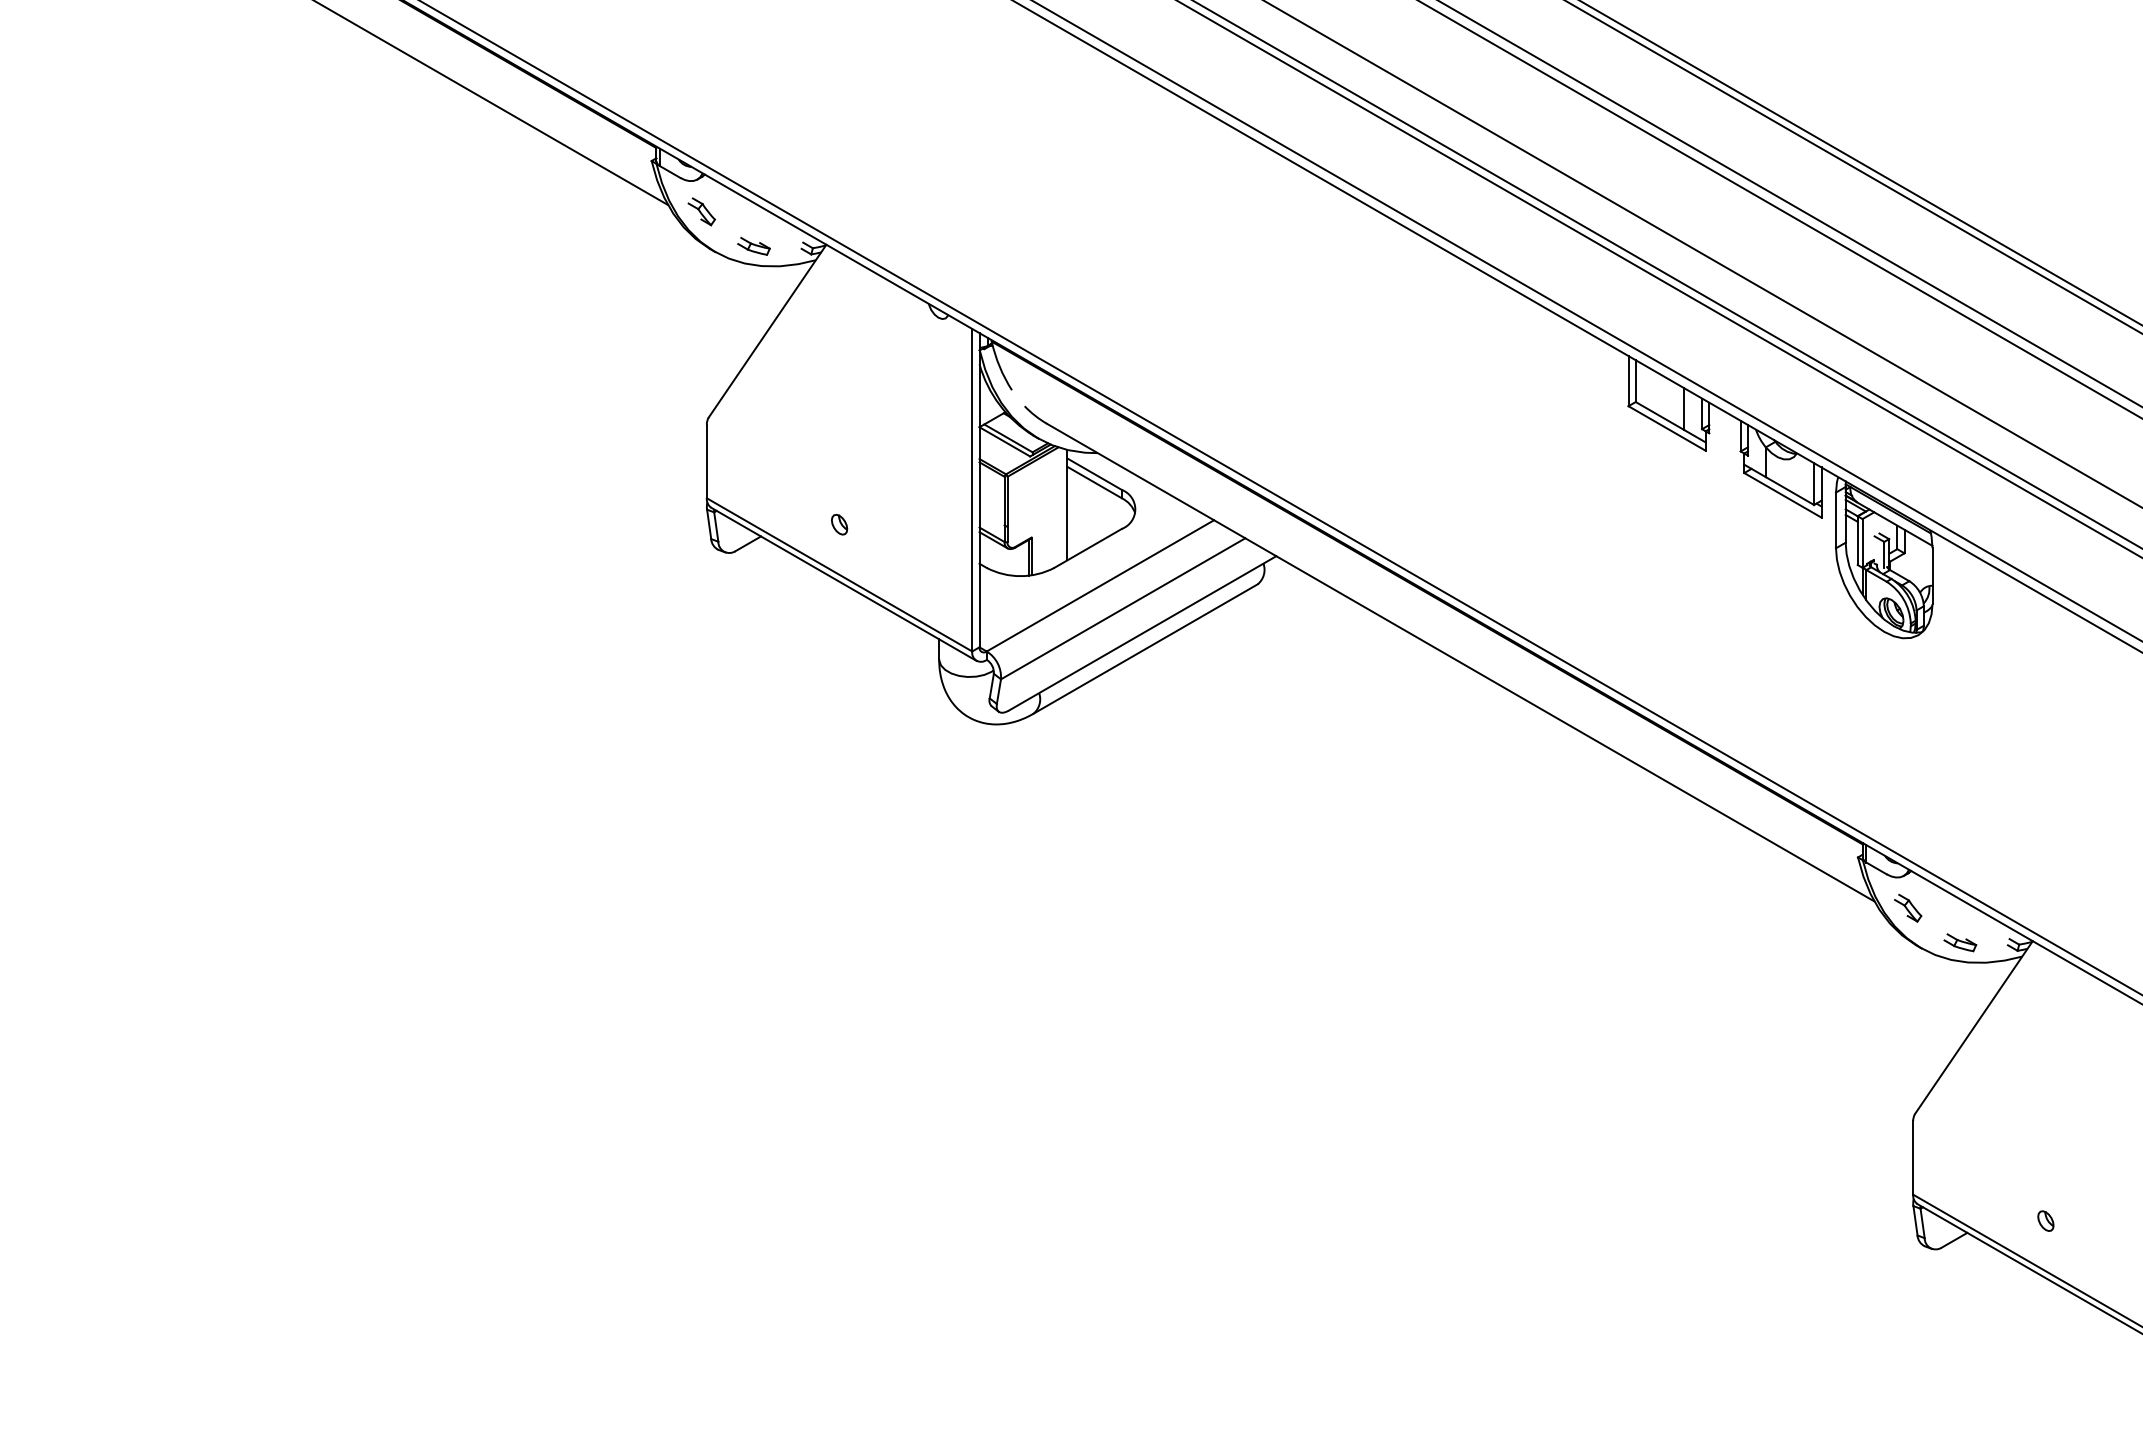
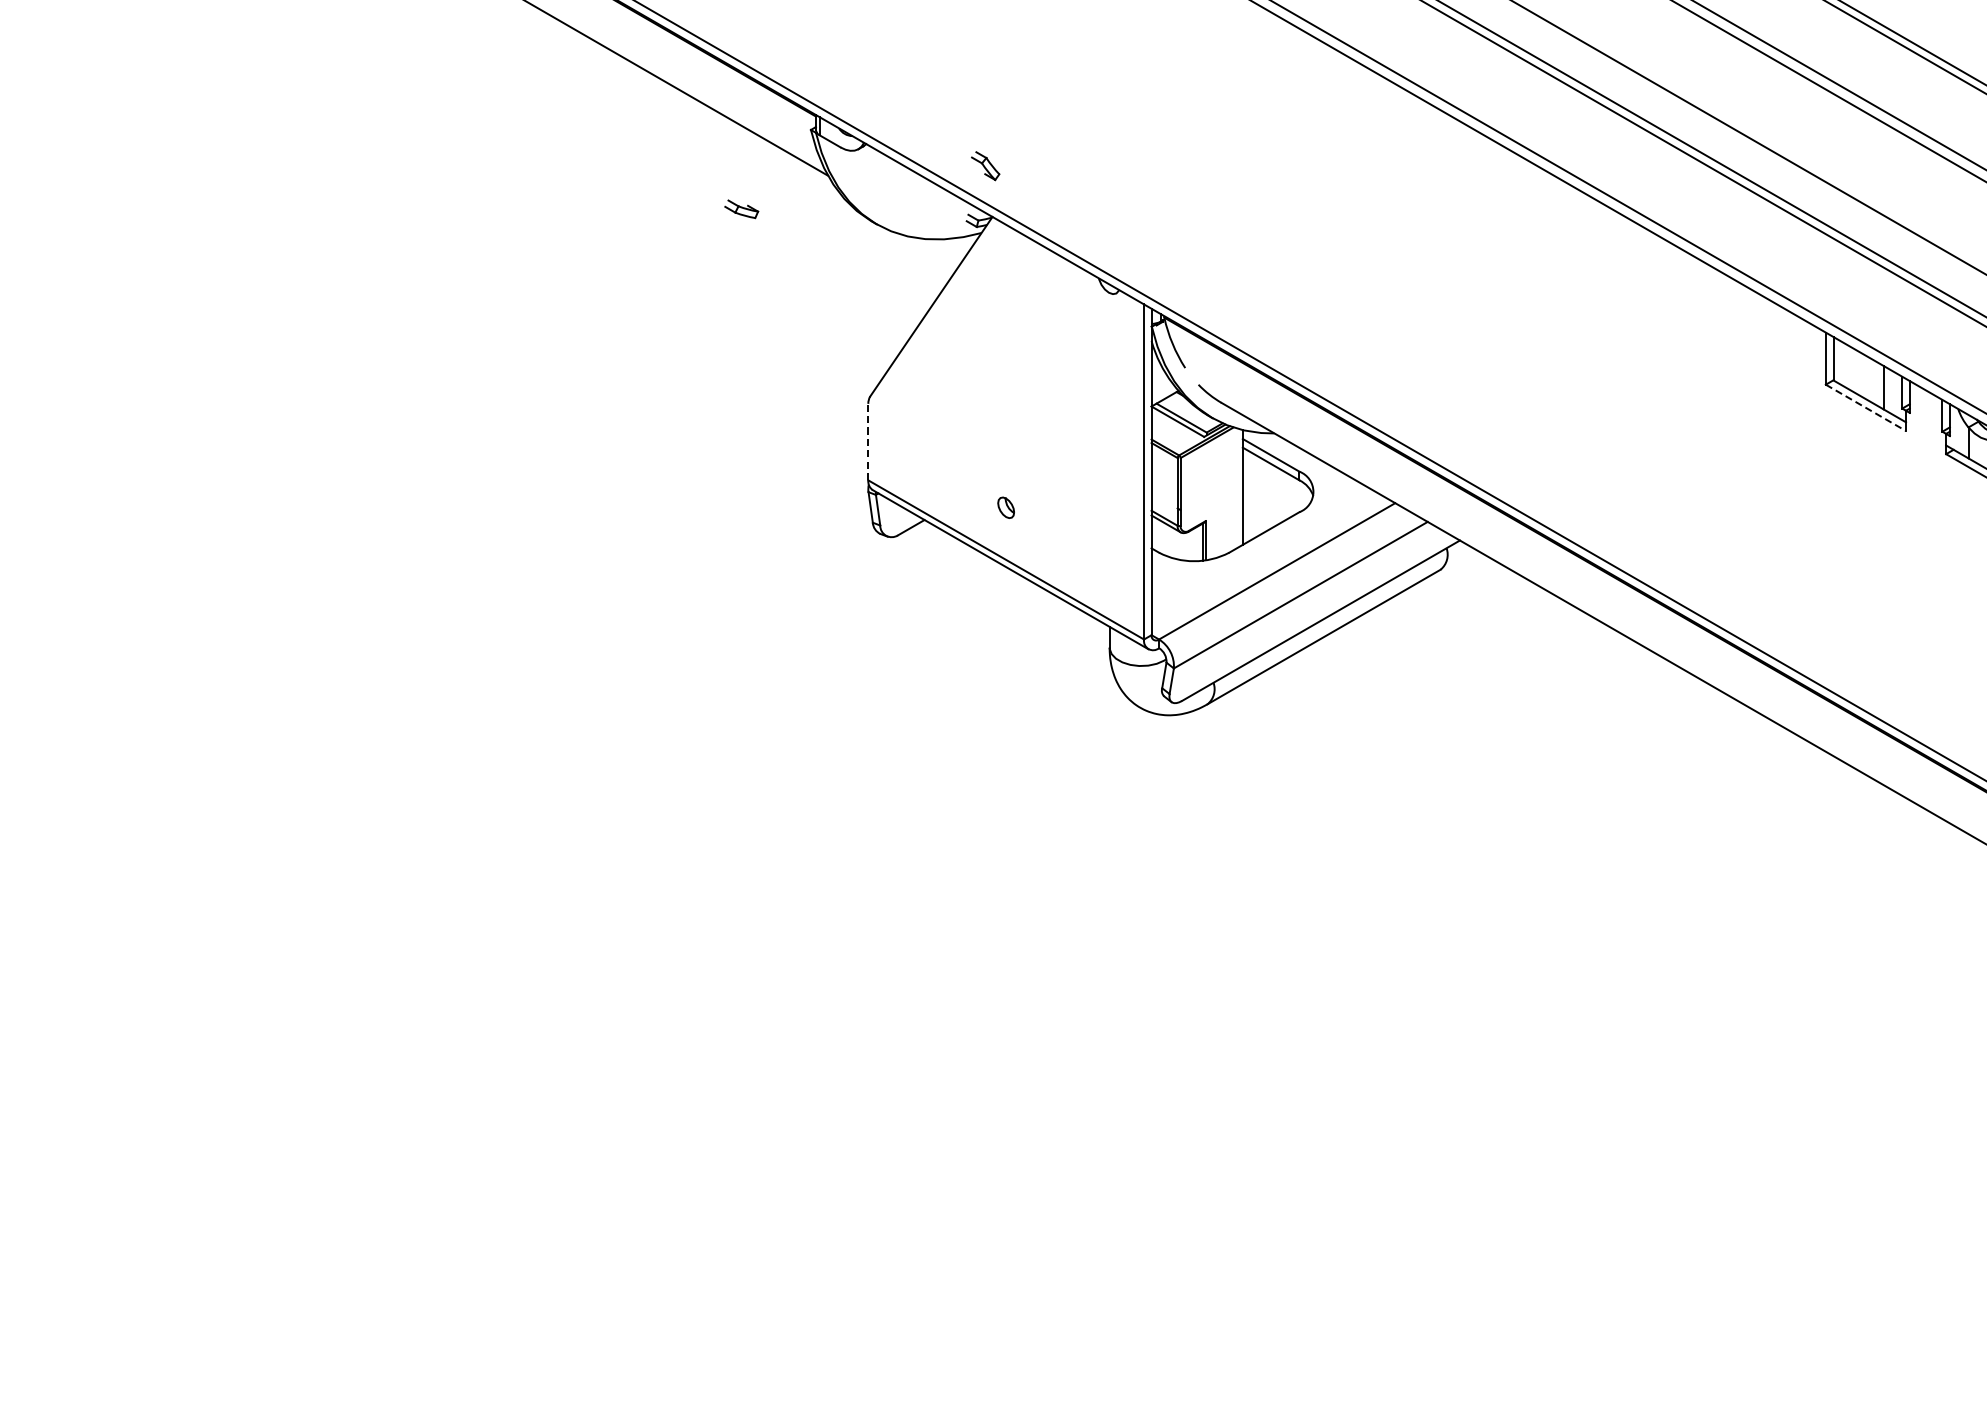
part: (701, 211) -> (985, 165), moved
part: (753, 246) -> (741, 209), moved
line: (1667, 428) -> (1866, 407), solid -> dashed
line: (706, 461) -> (867, 442), solid -> dashed

